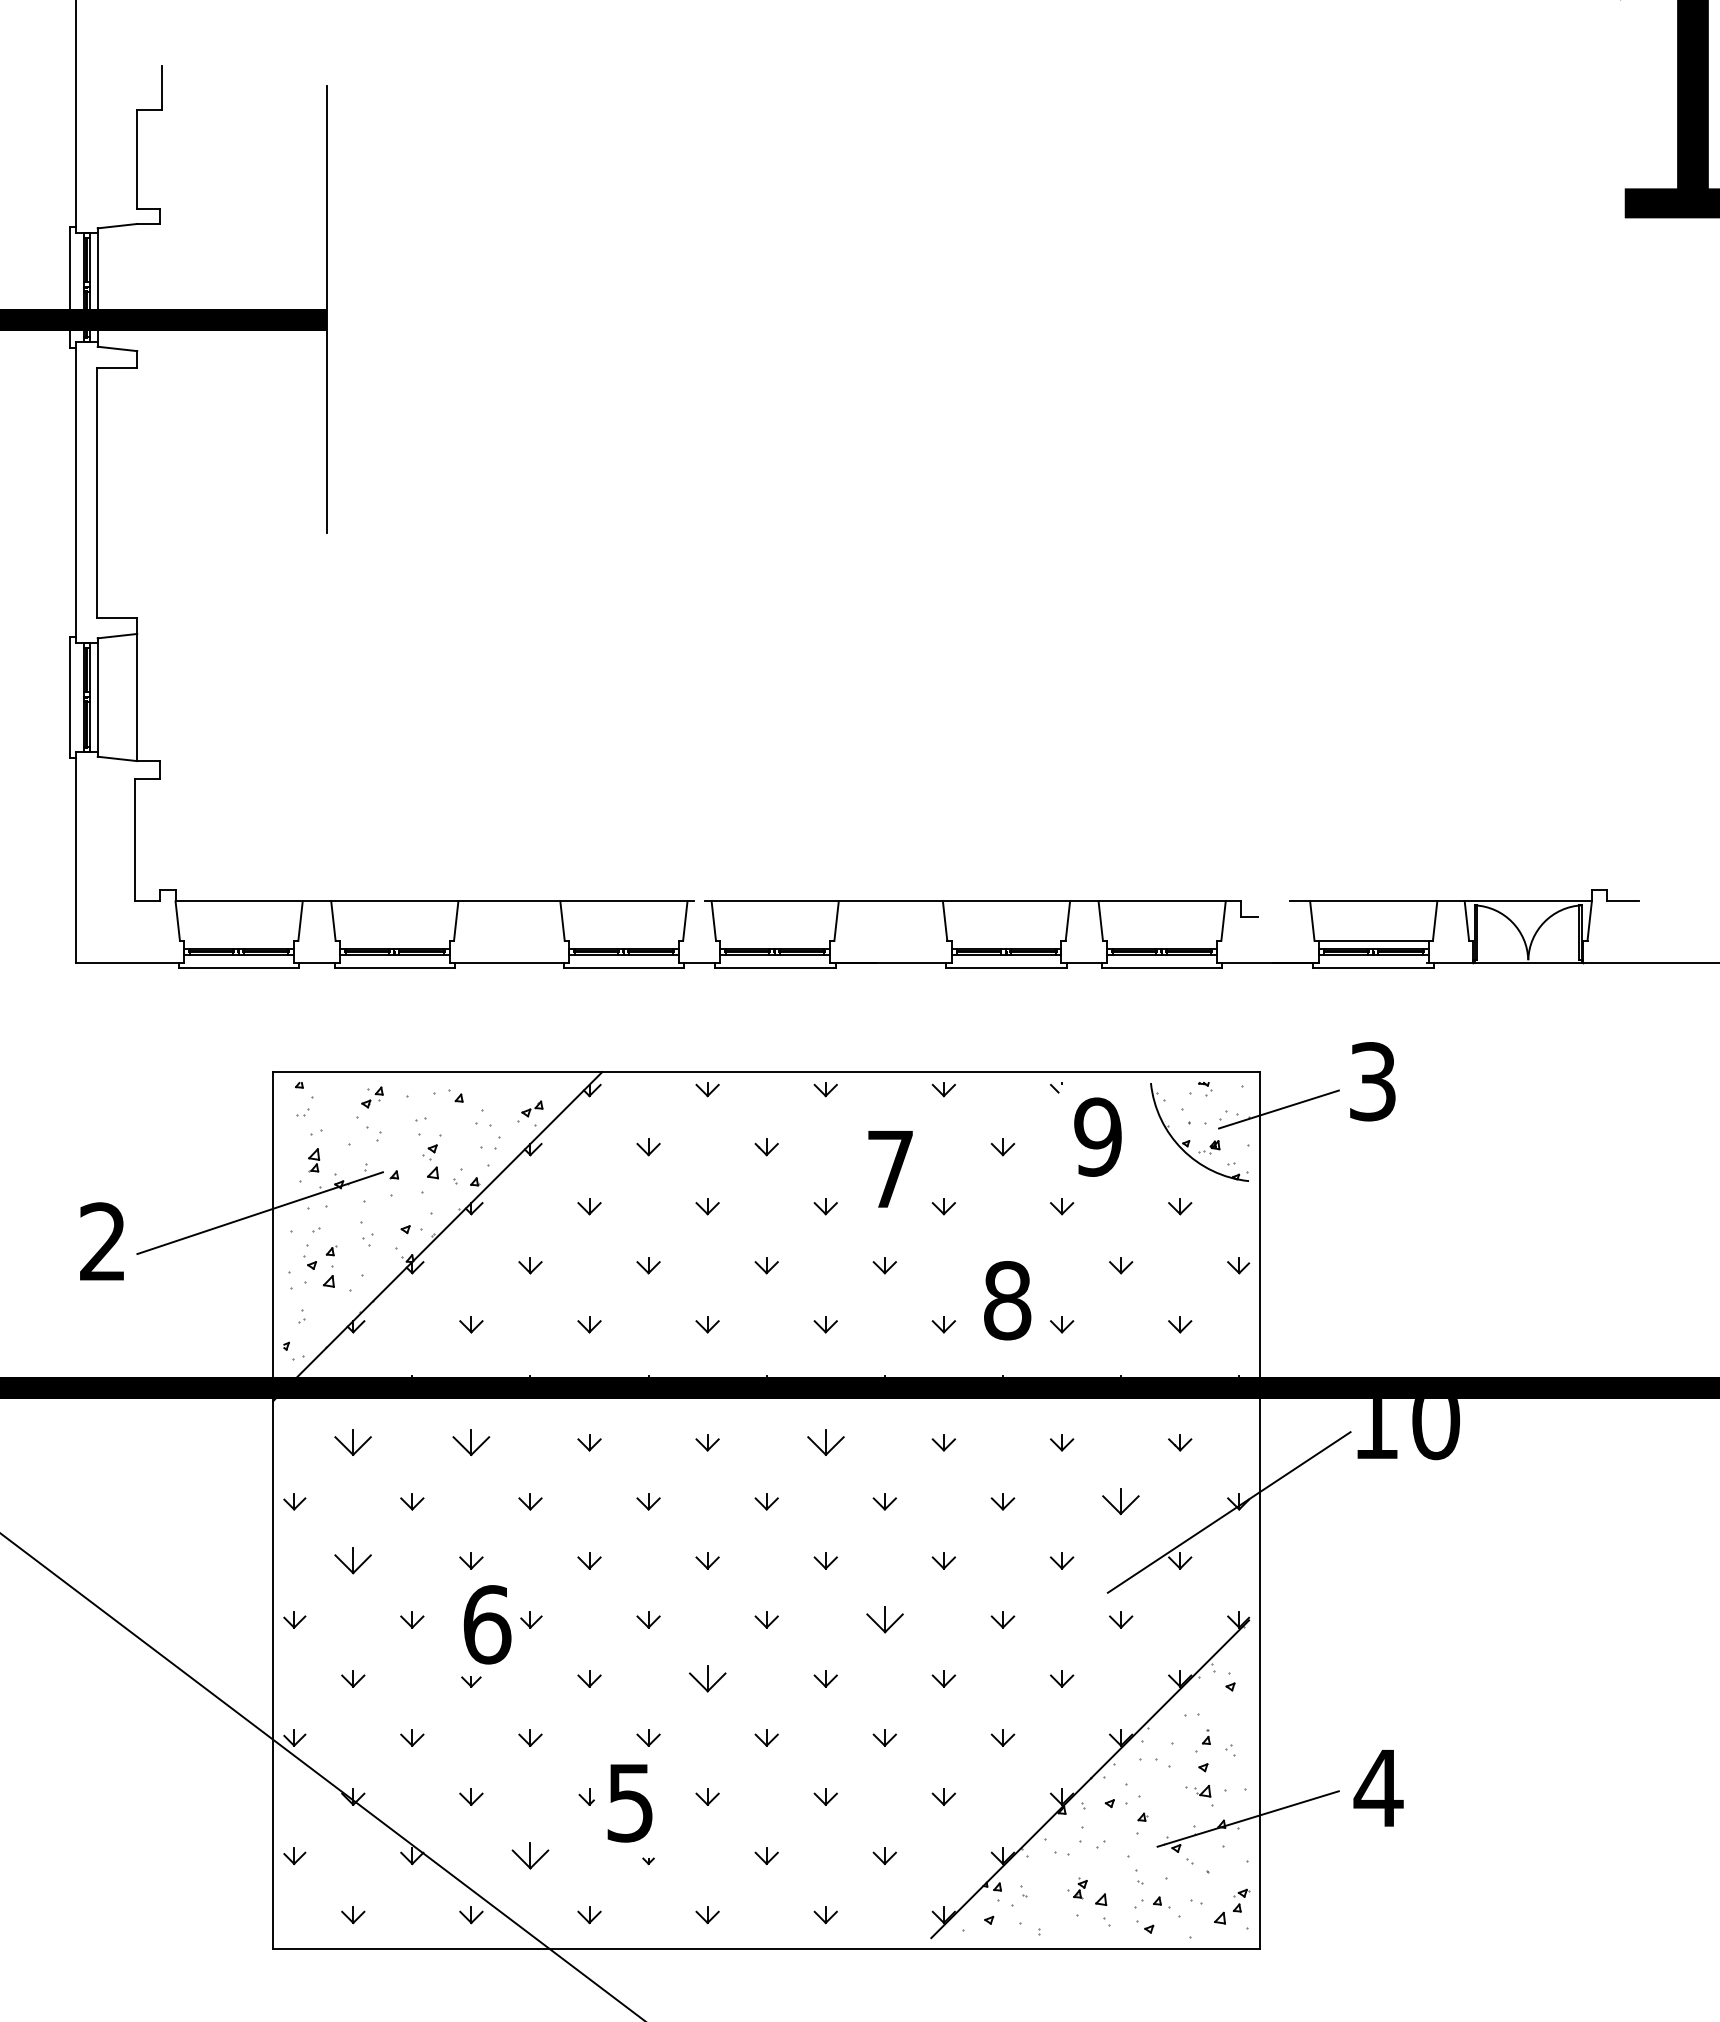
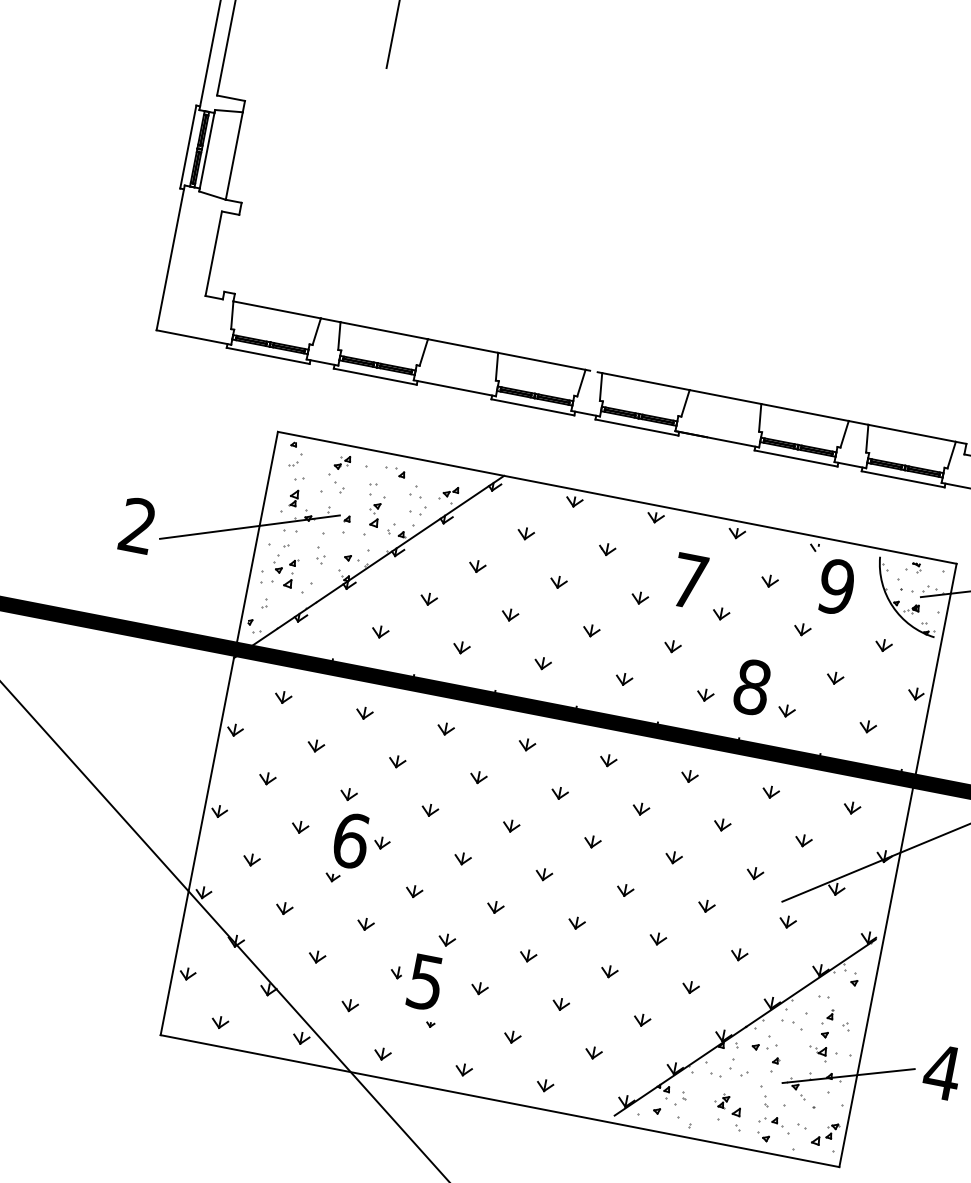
part: (353, 1442) -> (283, 697), size x0.62
part: (471, 1442) -> (364, 713), size x0.62
part: (825, 1442) -> (608, 760), size x0.62
part: (1121, 1501) -> (803, 840), size x0.62
part: (353, 1560) -> (267, 778), size x0.62
part: (884, 1619) -> (625, 890), size x0.62
part: (707, 1678) -> (495, 907), size x0.62
part: (530, 1856) -> (349, 1005), size x0.62

